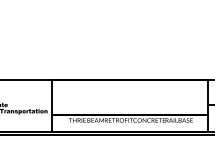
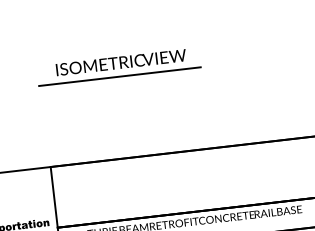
part: (97, 27) -> (118, 67), added

